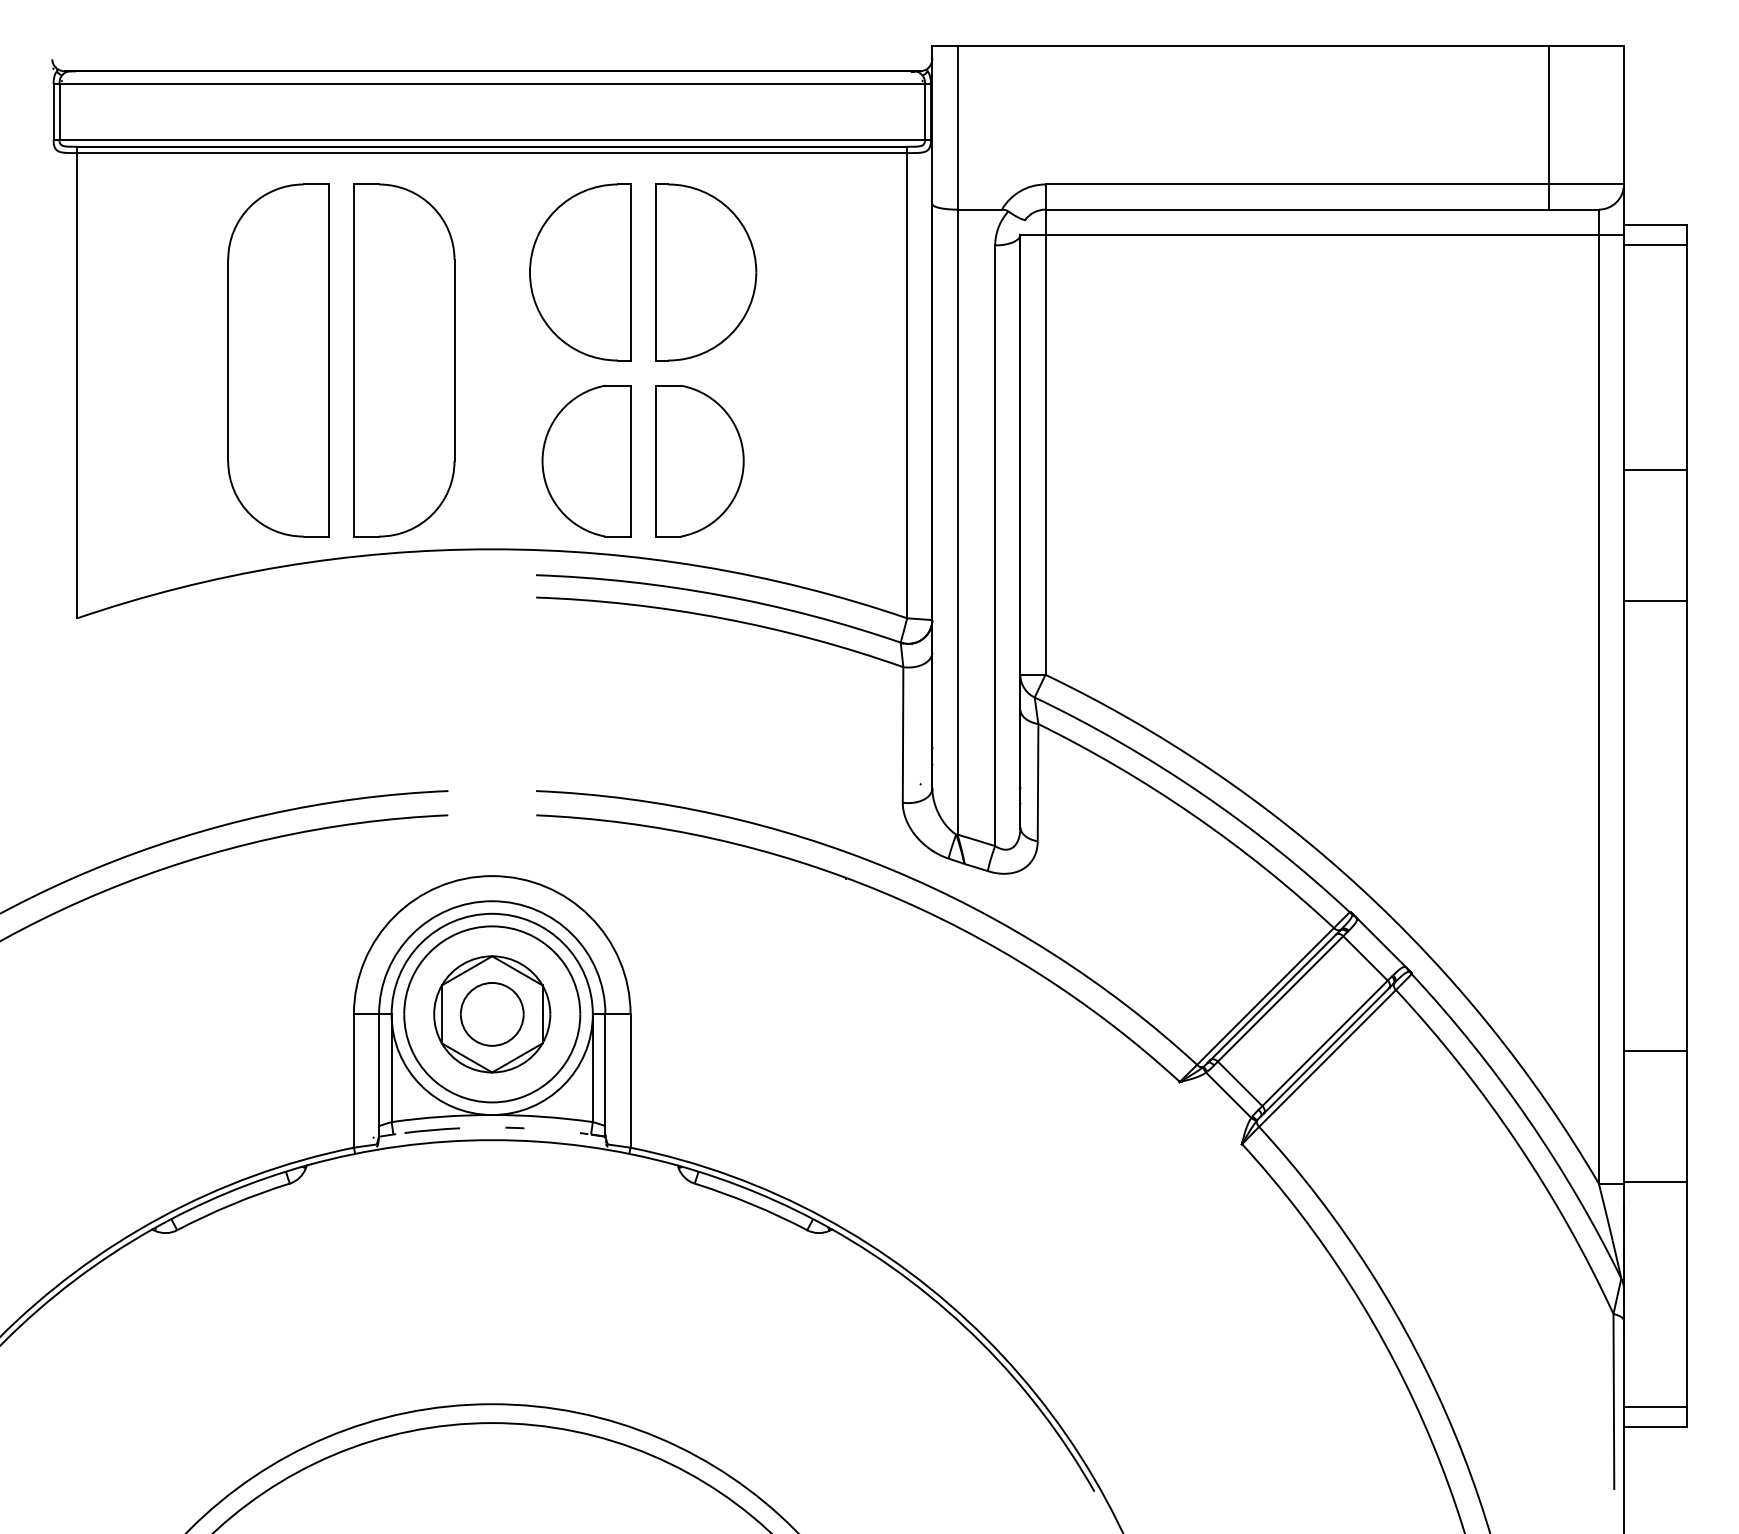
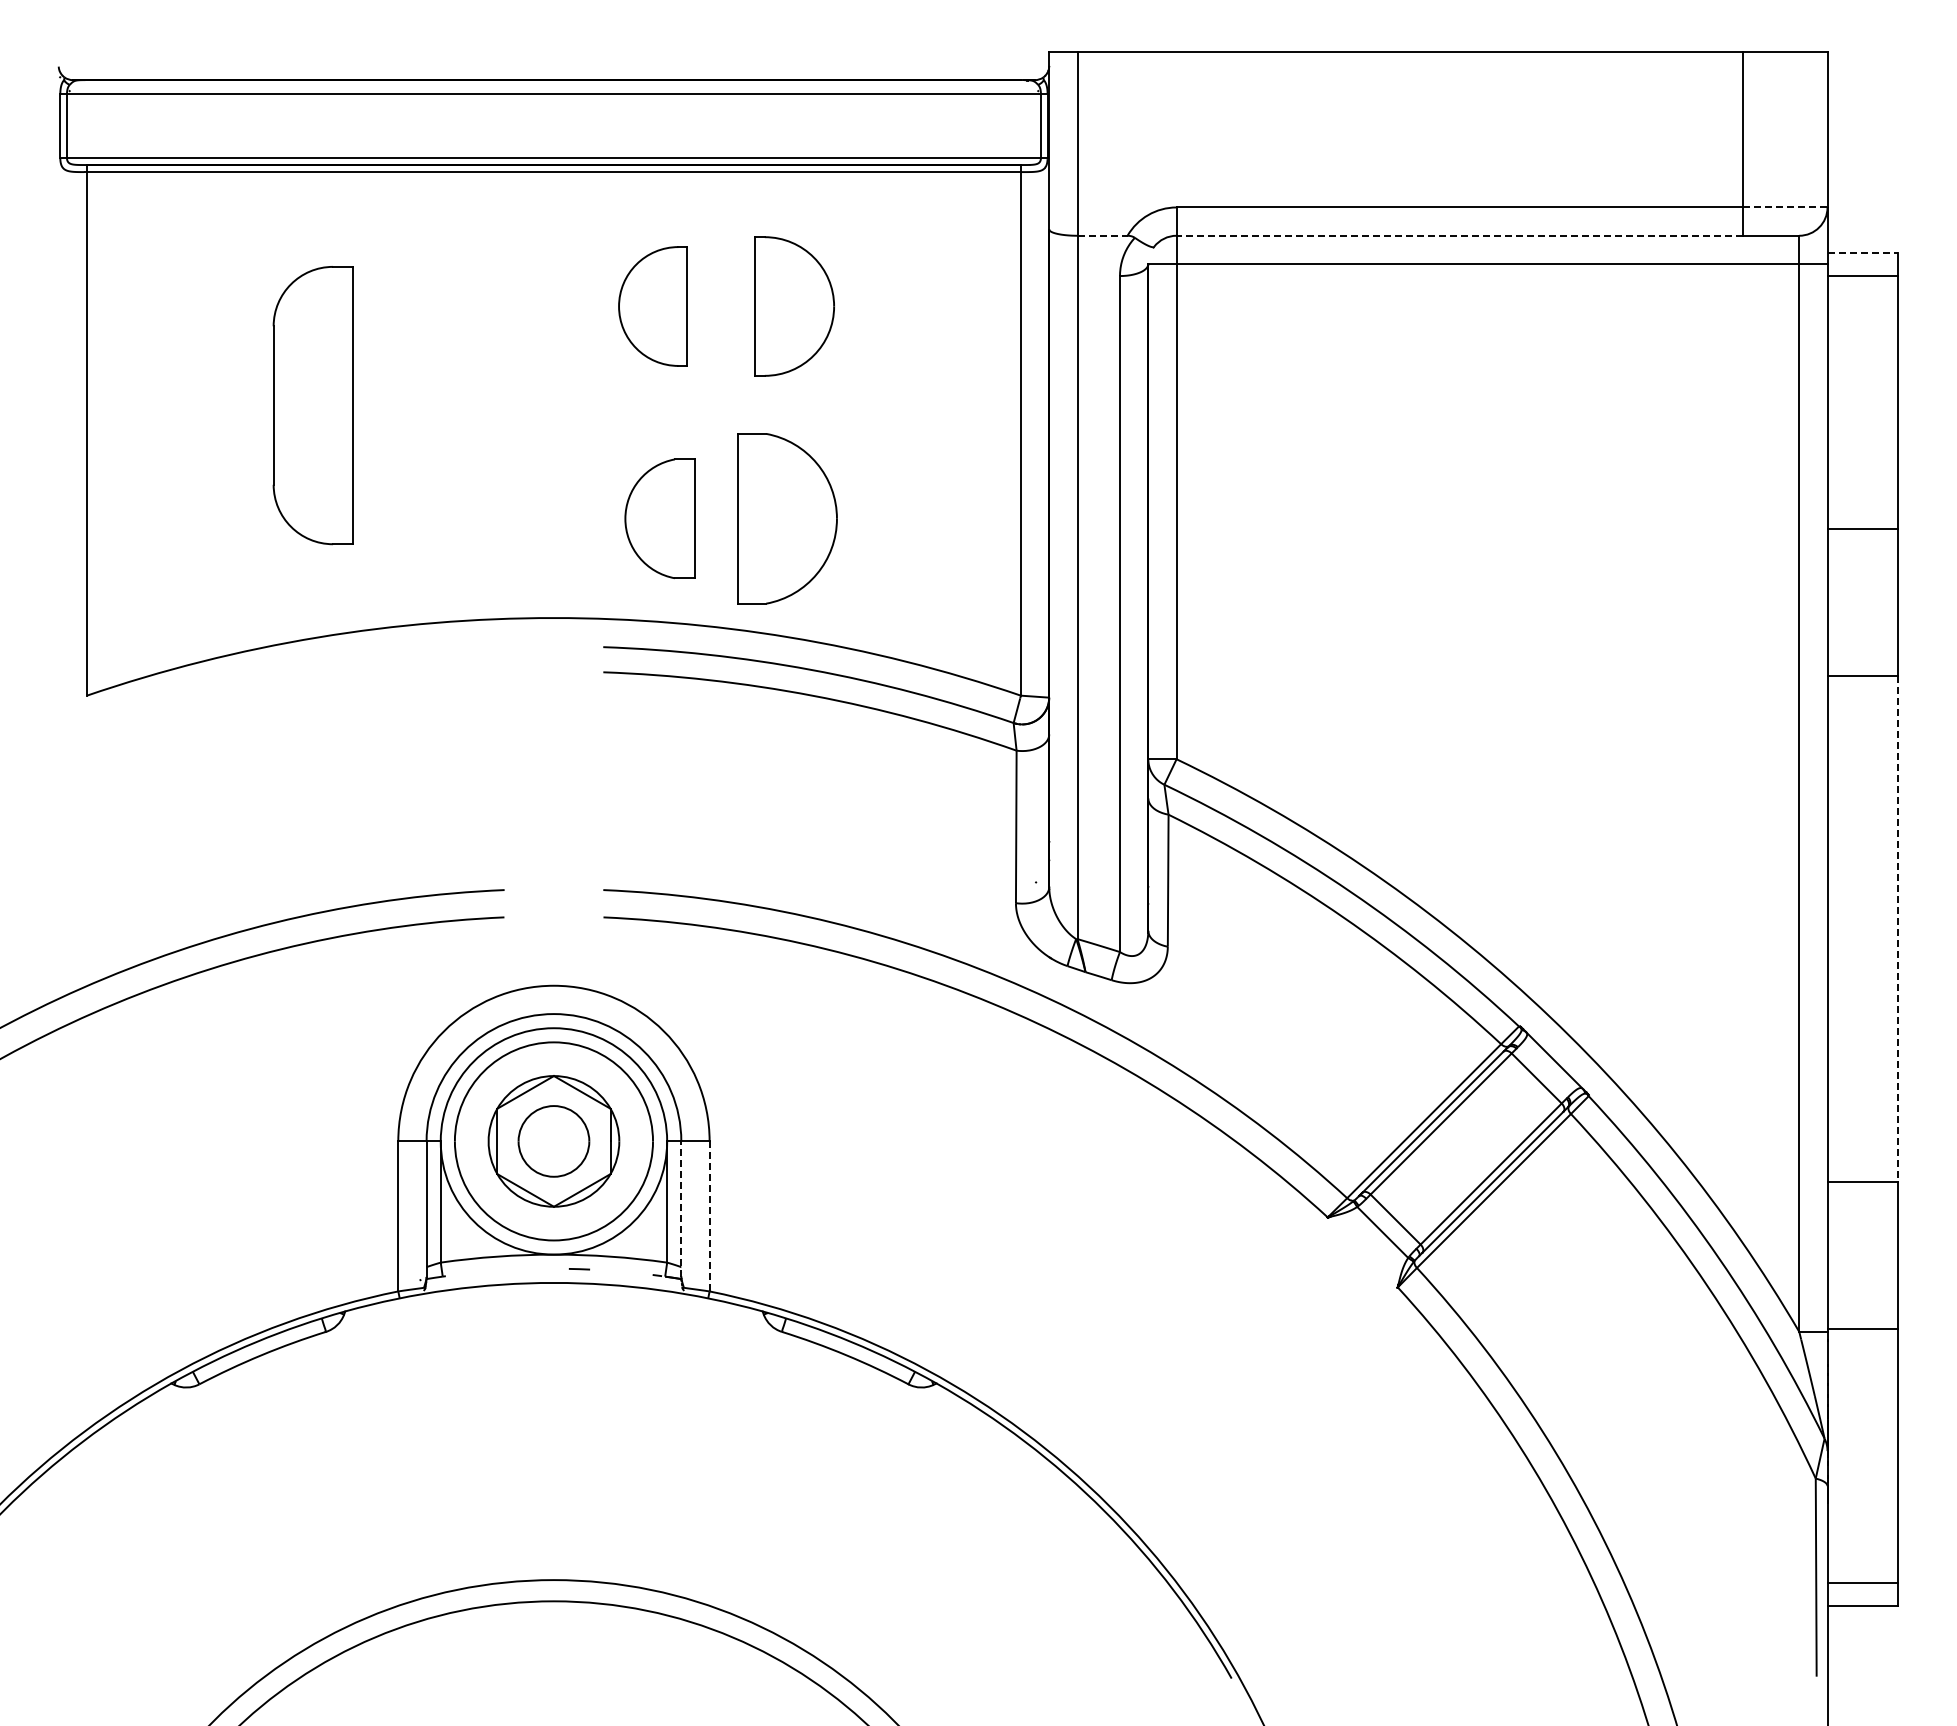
line: (1586, 184) -> (1785, 207), solid -> dashed
line: (980, 209) -> (1103, 235), solid -> dashed
line: (1296, 209) -> (1459, 235), solid -> dashed
line: (1655, 224) -> (1863, 252), solid -> dashed
part: (579, 272) -> (652, 306), size x0.6
part: (705, 272) -> (794, 306), size x0.7
part: (277, 360) -> (312, 405), size x0.7
part: (403, 360) -> (454, 405), removed
part: (586, 460) -> (659, 518), size x0.7
line: (1687, 826) -> (1898, 929), solid -> dashed
line: (605, 1074) -> (681, 1209), solid -> dashed
line: (630, 1081) -> (709, 1216), solid -> dashed
line: (432, 1129) -> (486, 1271), removed

